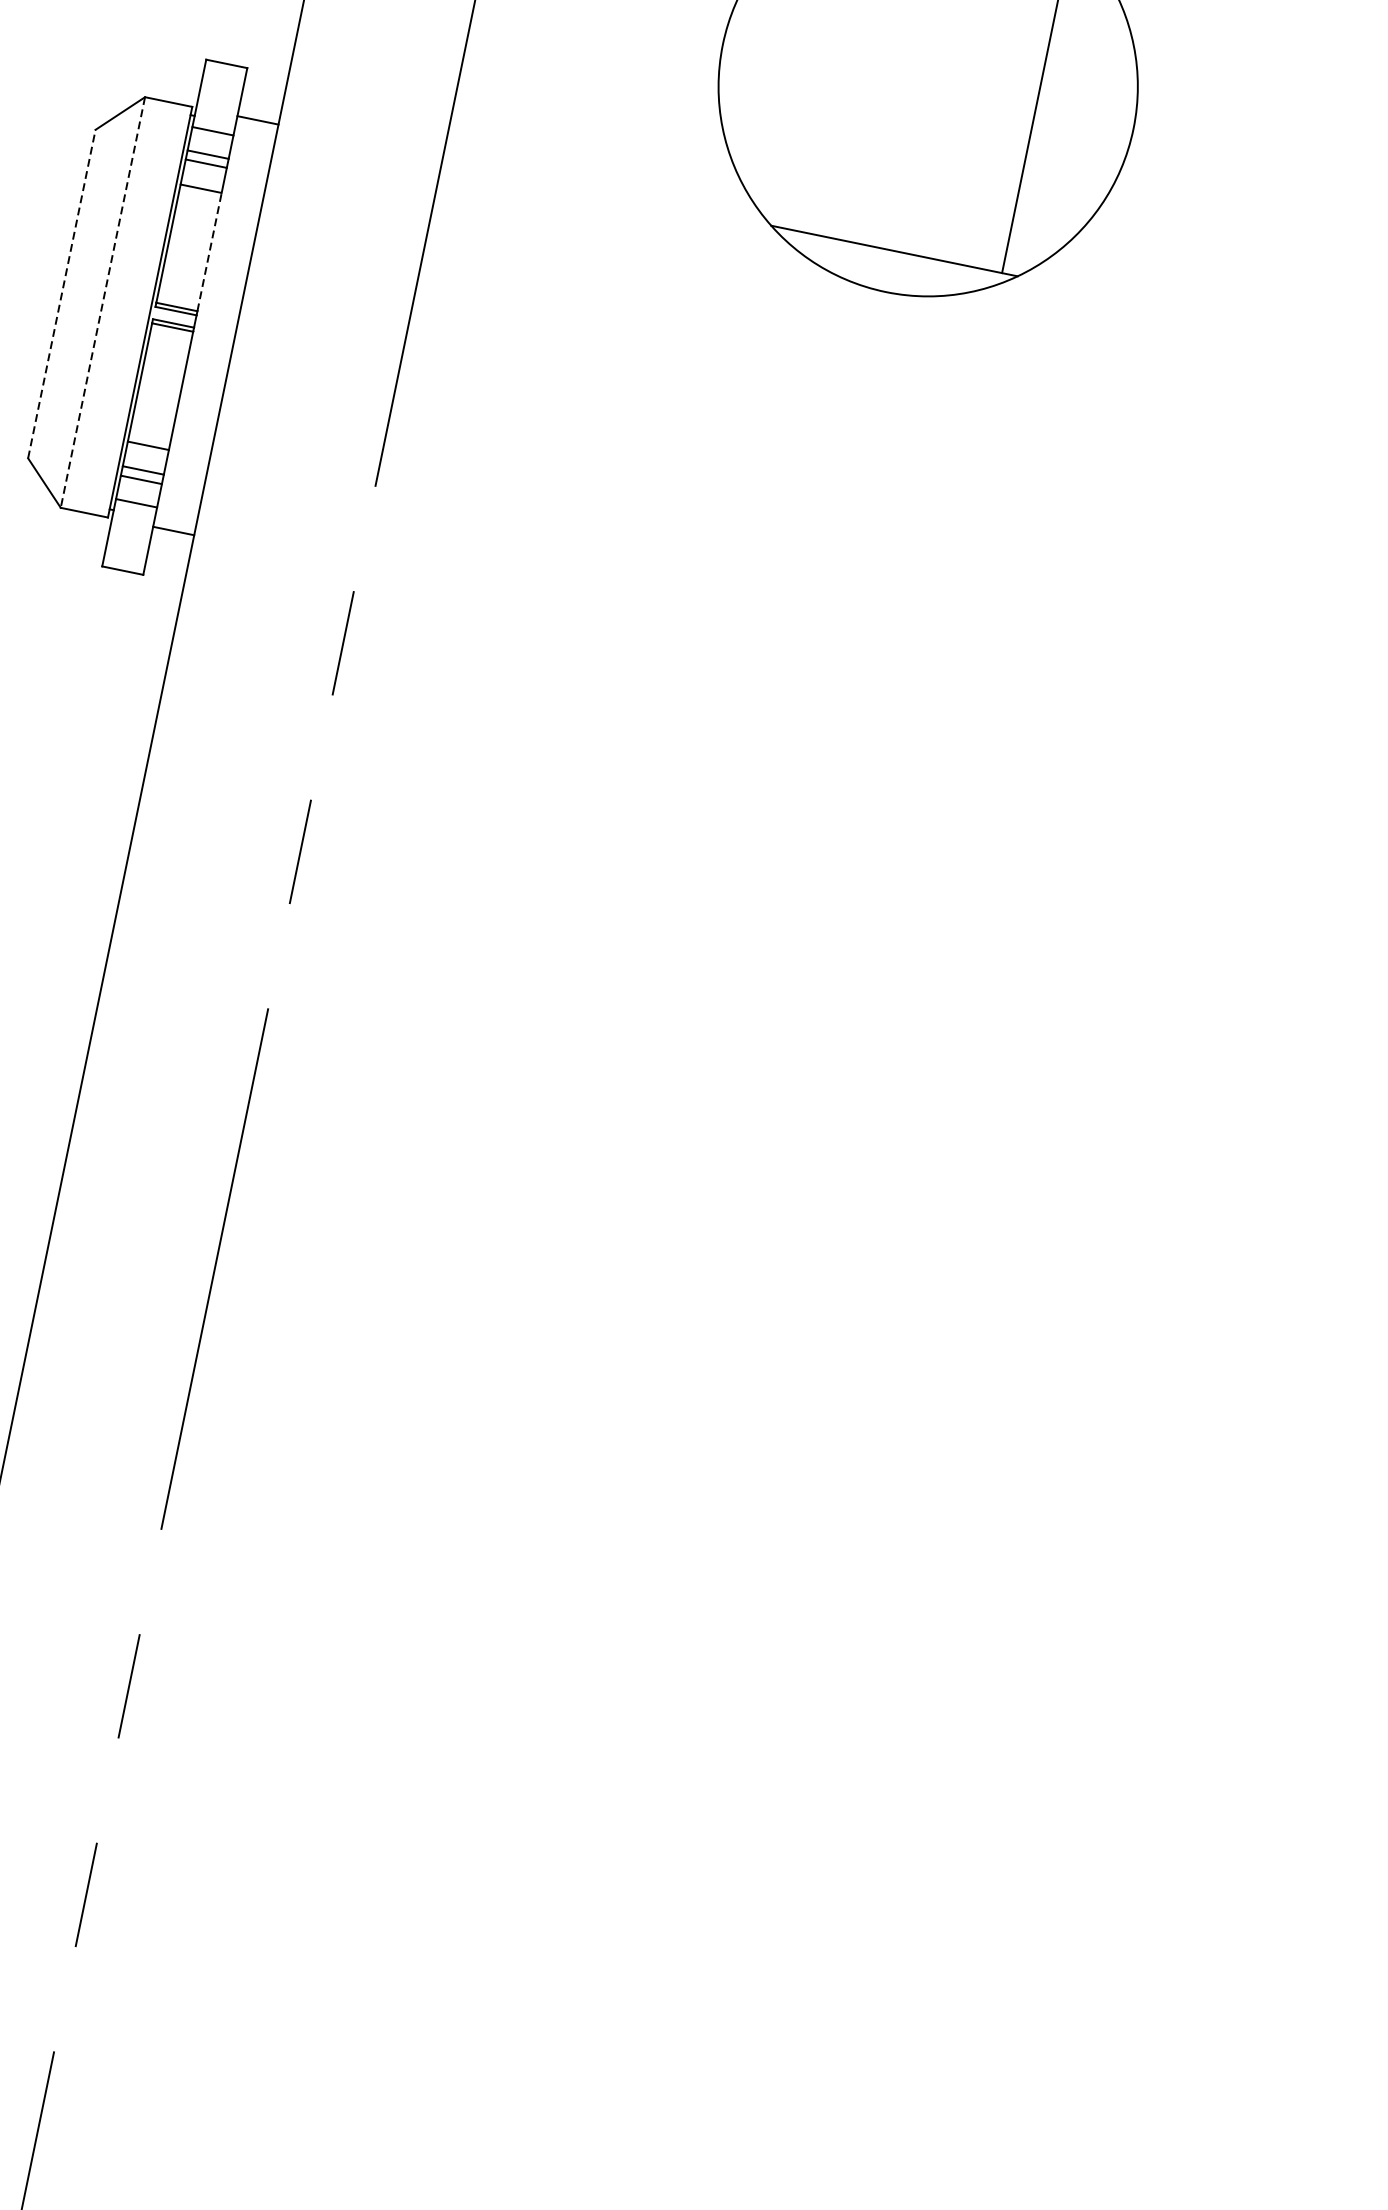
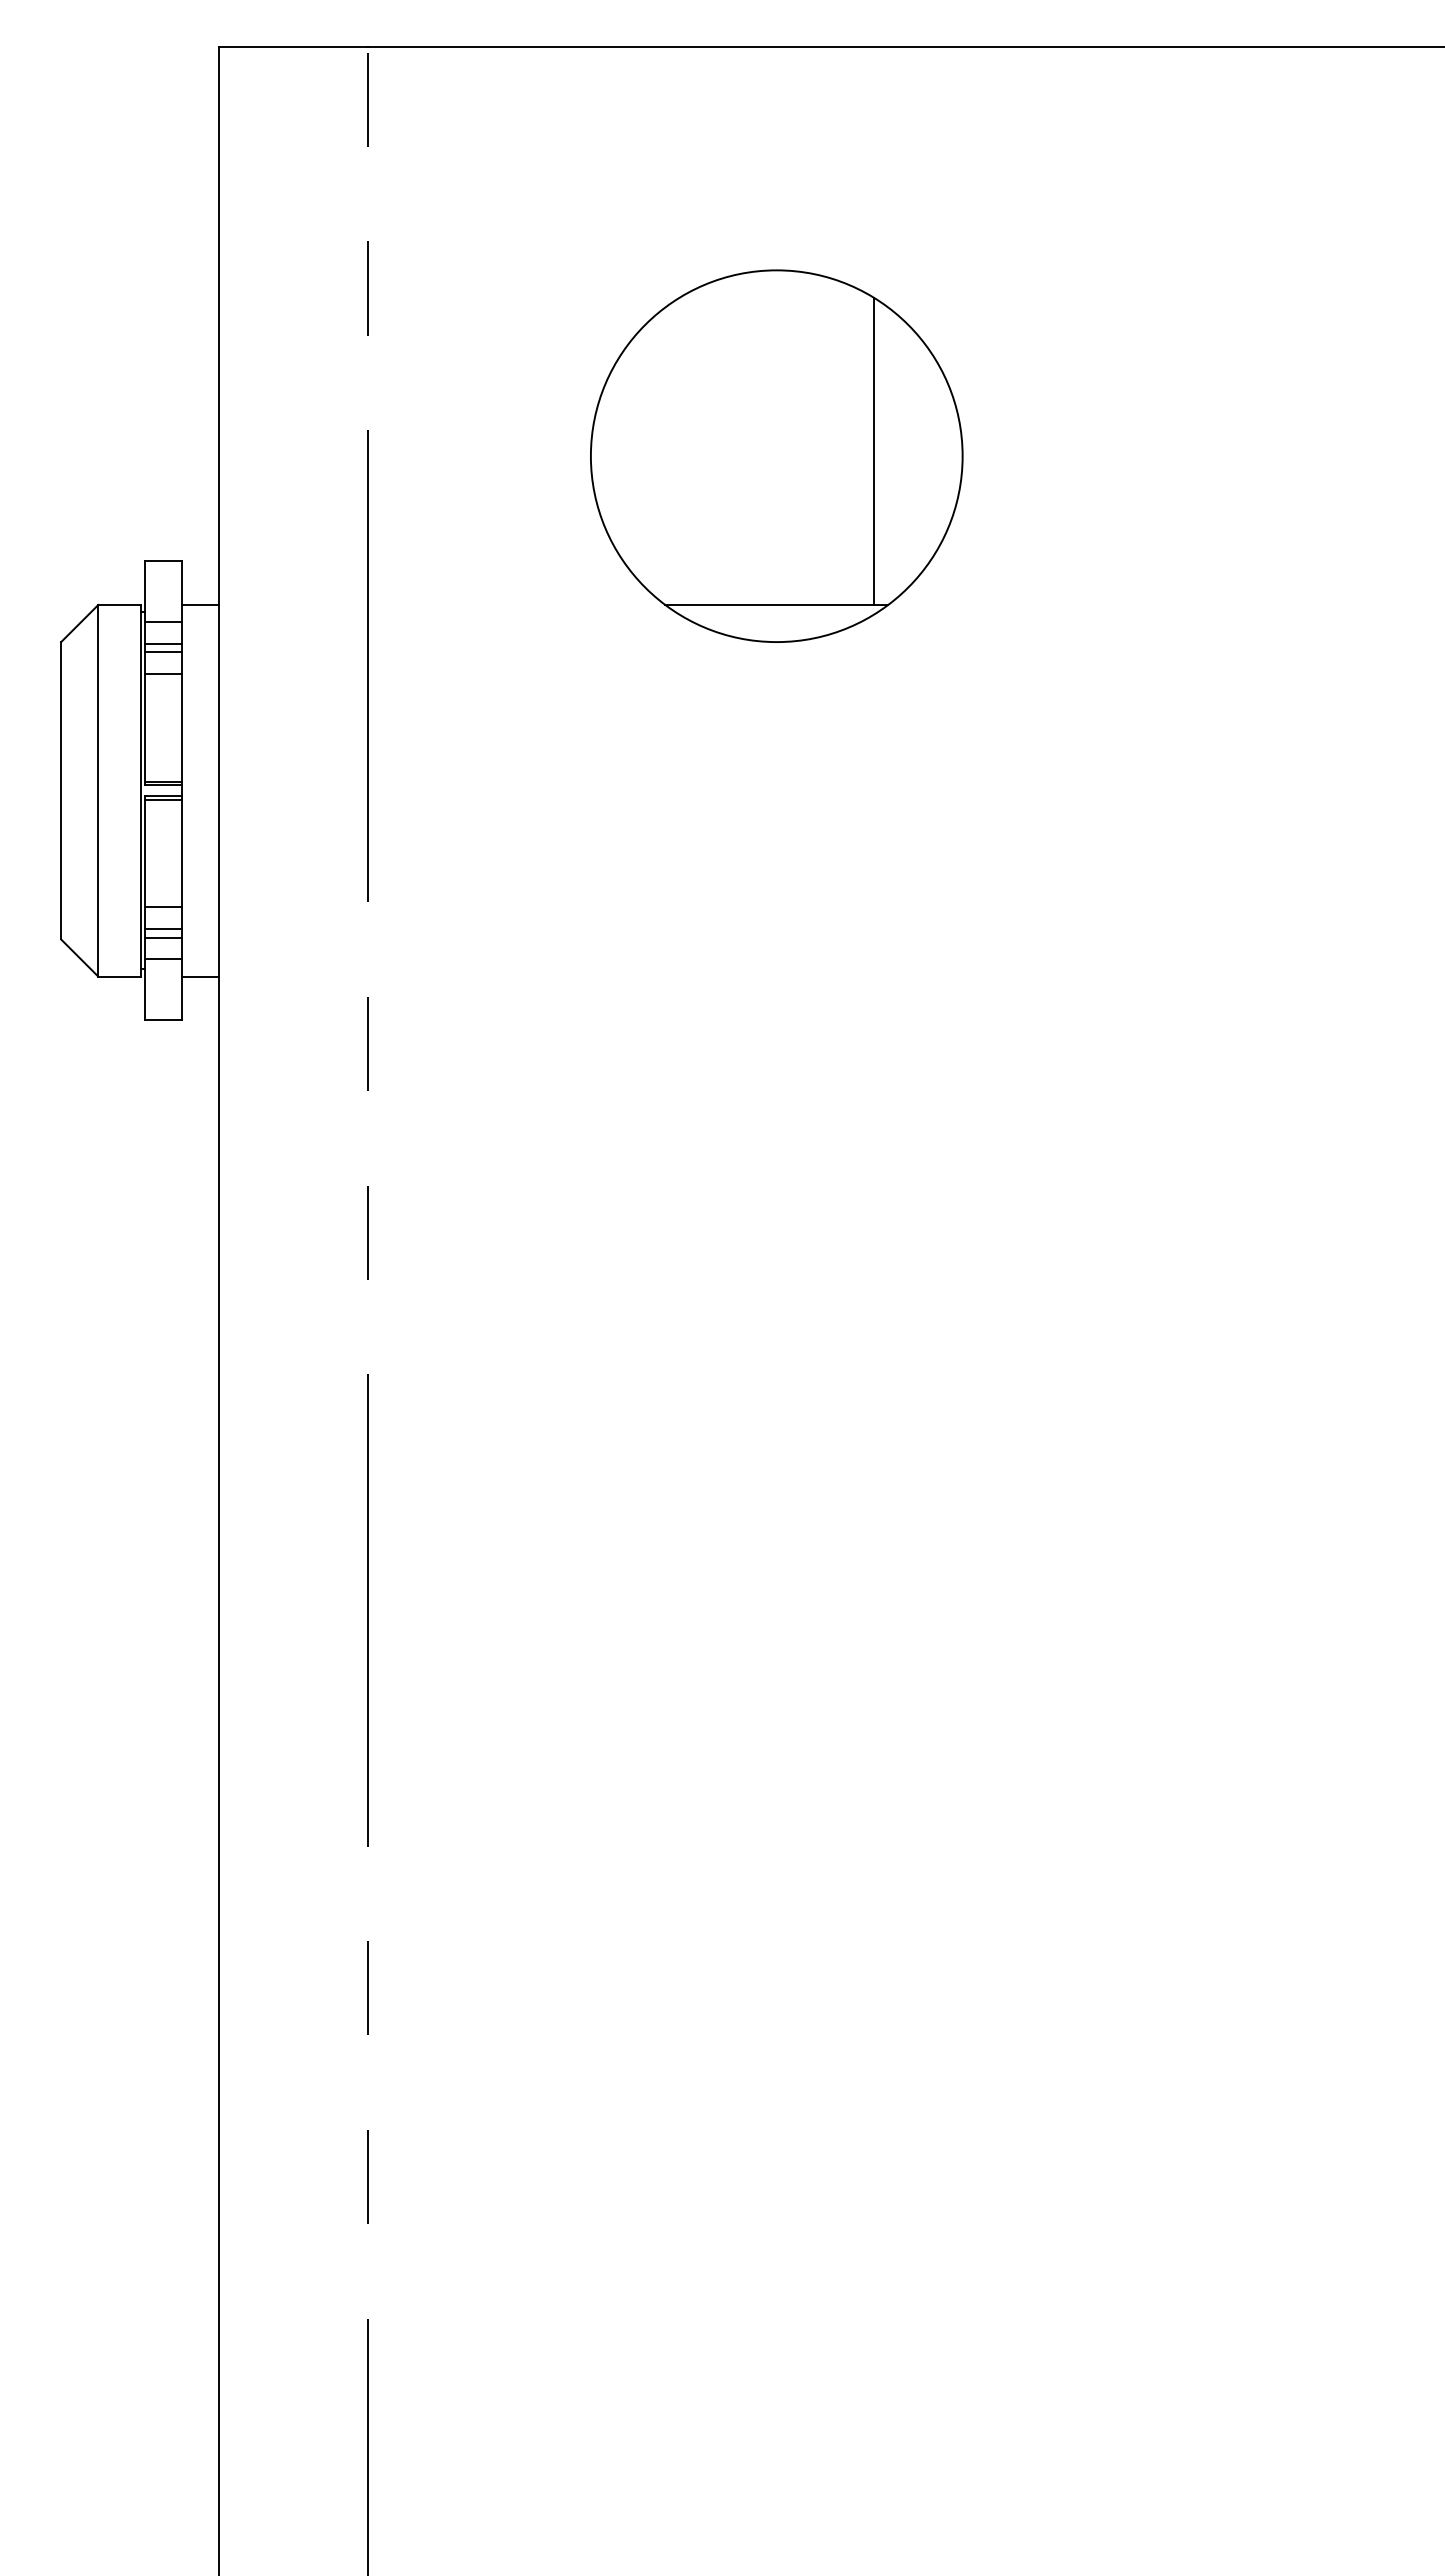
line: (209, 251) -> (181, 727), dashed -> solid
line: (62, 293) -> (61, 790), dashed -> solid
line: (103, 302) -> (98, 790), dashed -> solid

